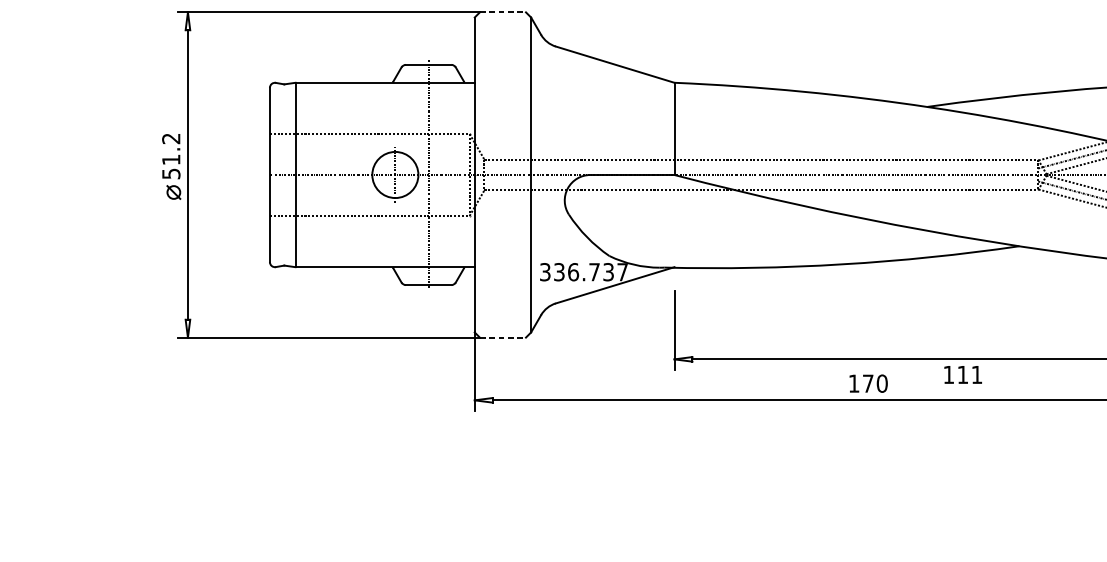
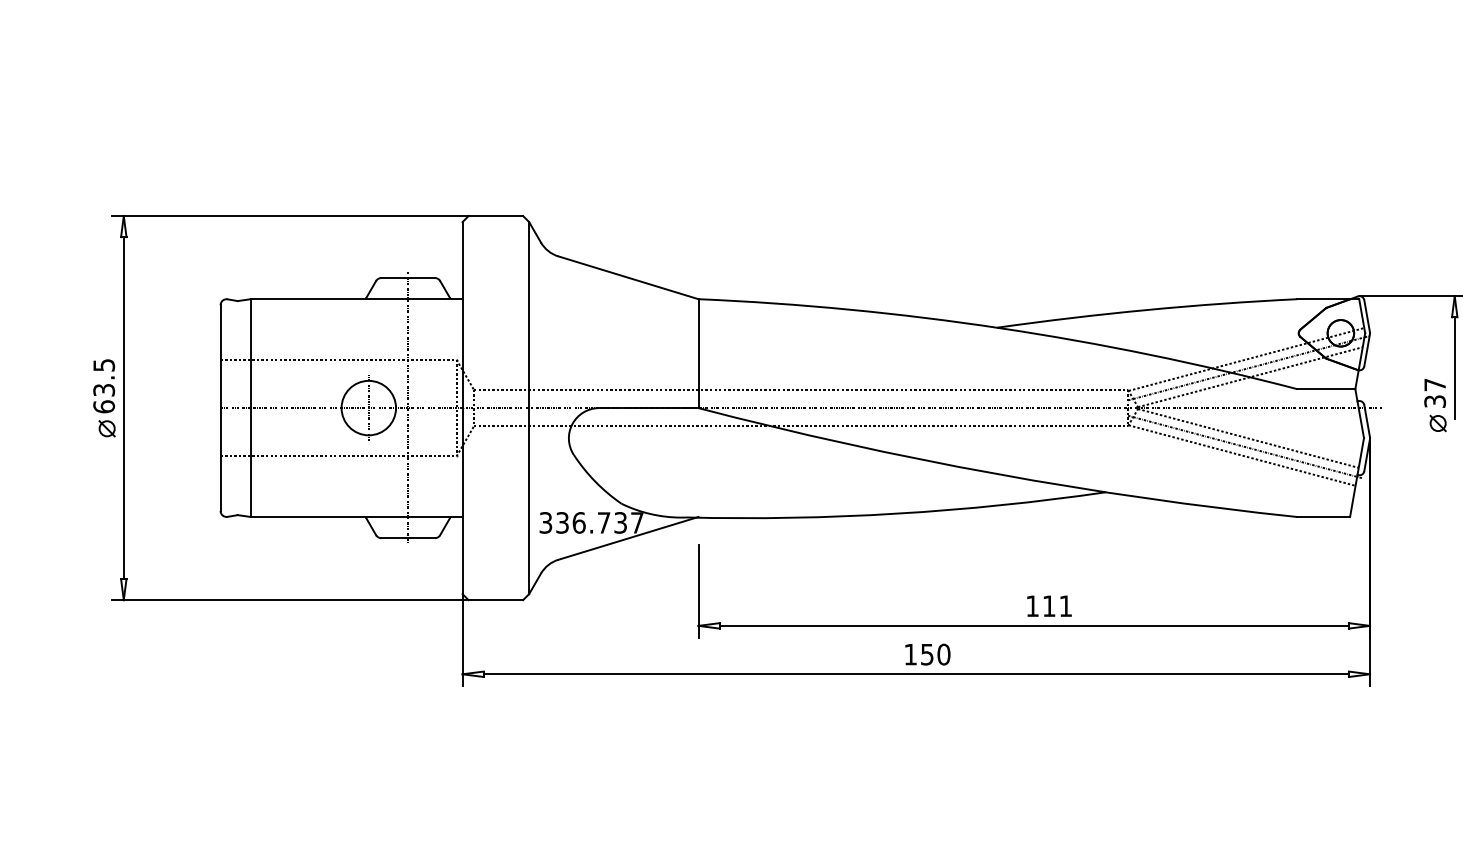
line: (503, 12) -> (496, 216), dashed -> solid
text: (171, 156) -> (104, 386), 51.2 -> 63.5
line: (503, 337) -> (496, 600), dashed -> solid
text: (963, 374) -> (1049, 605), moved
text: (868, 383) -> (927, 654), 170 -> 150

